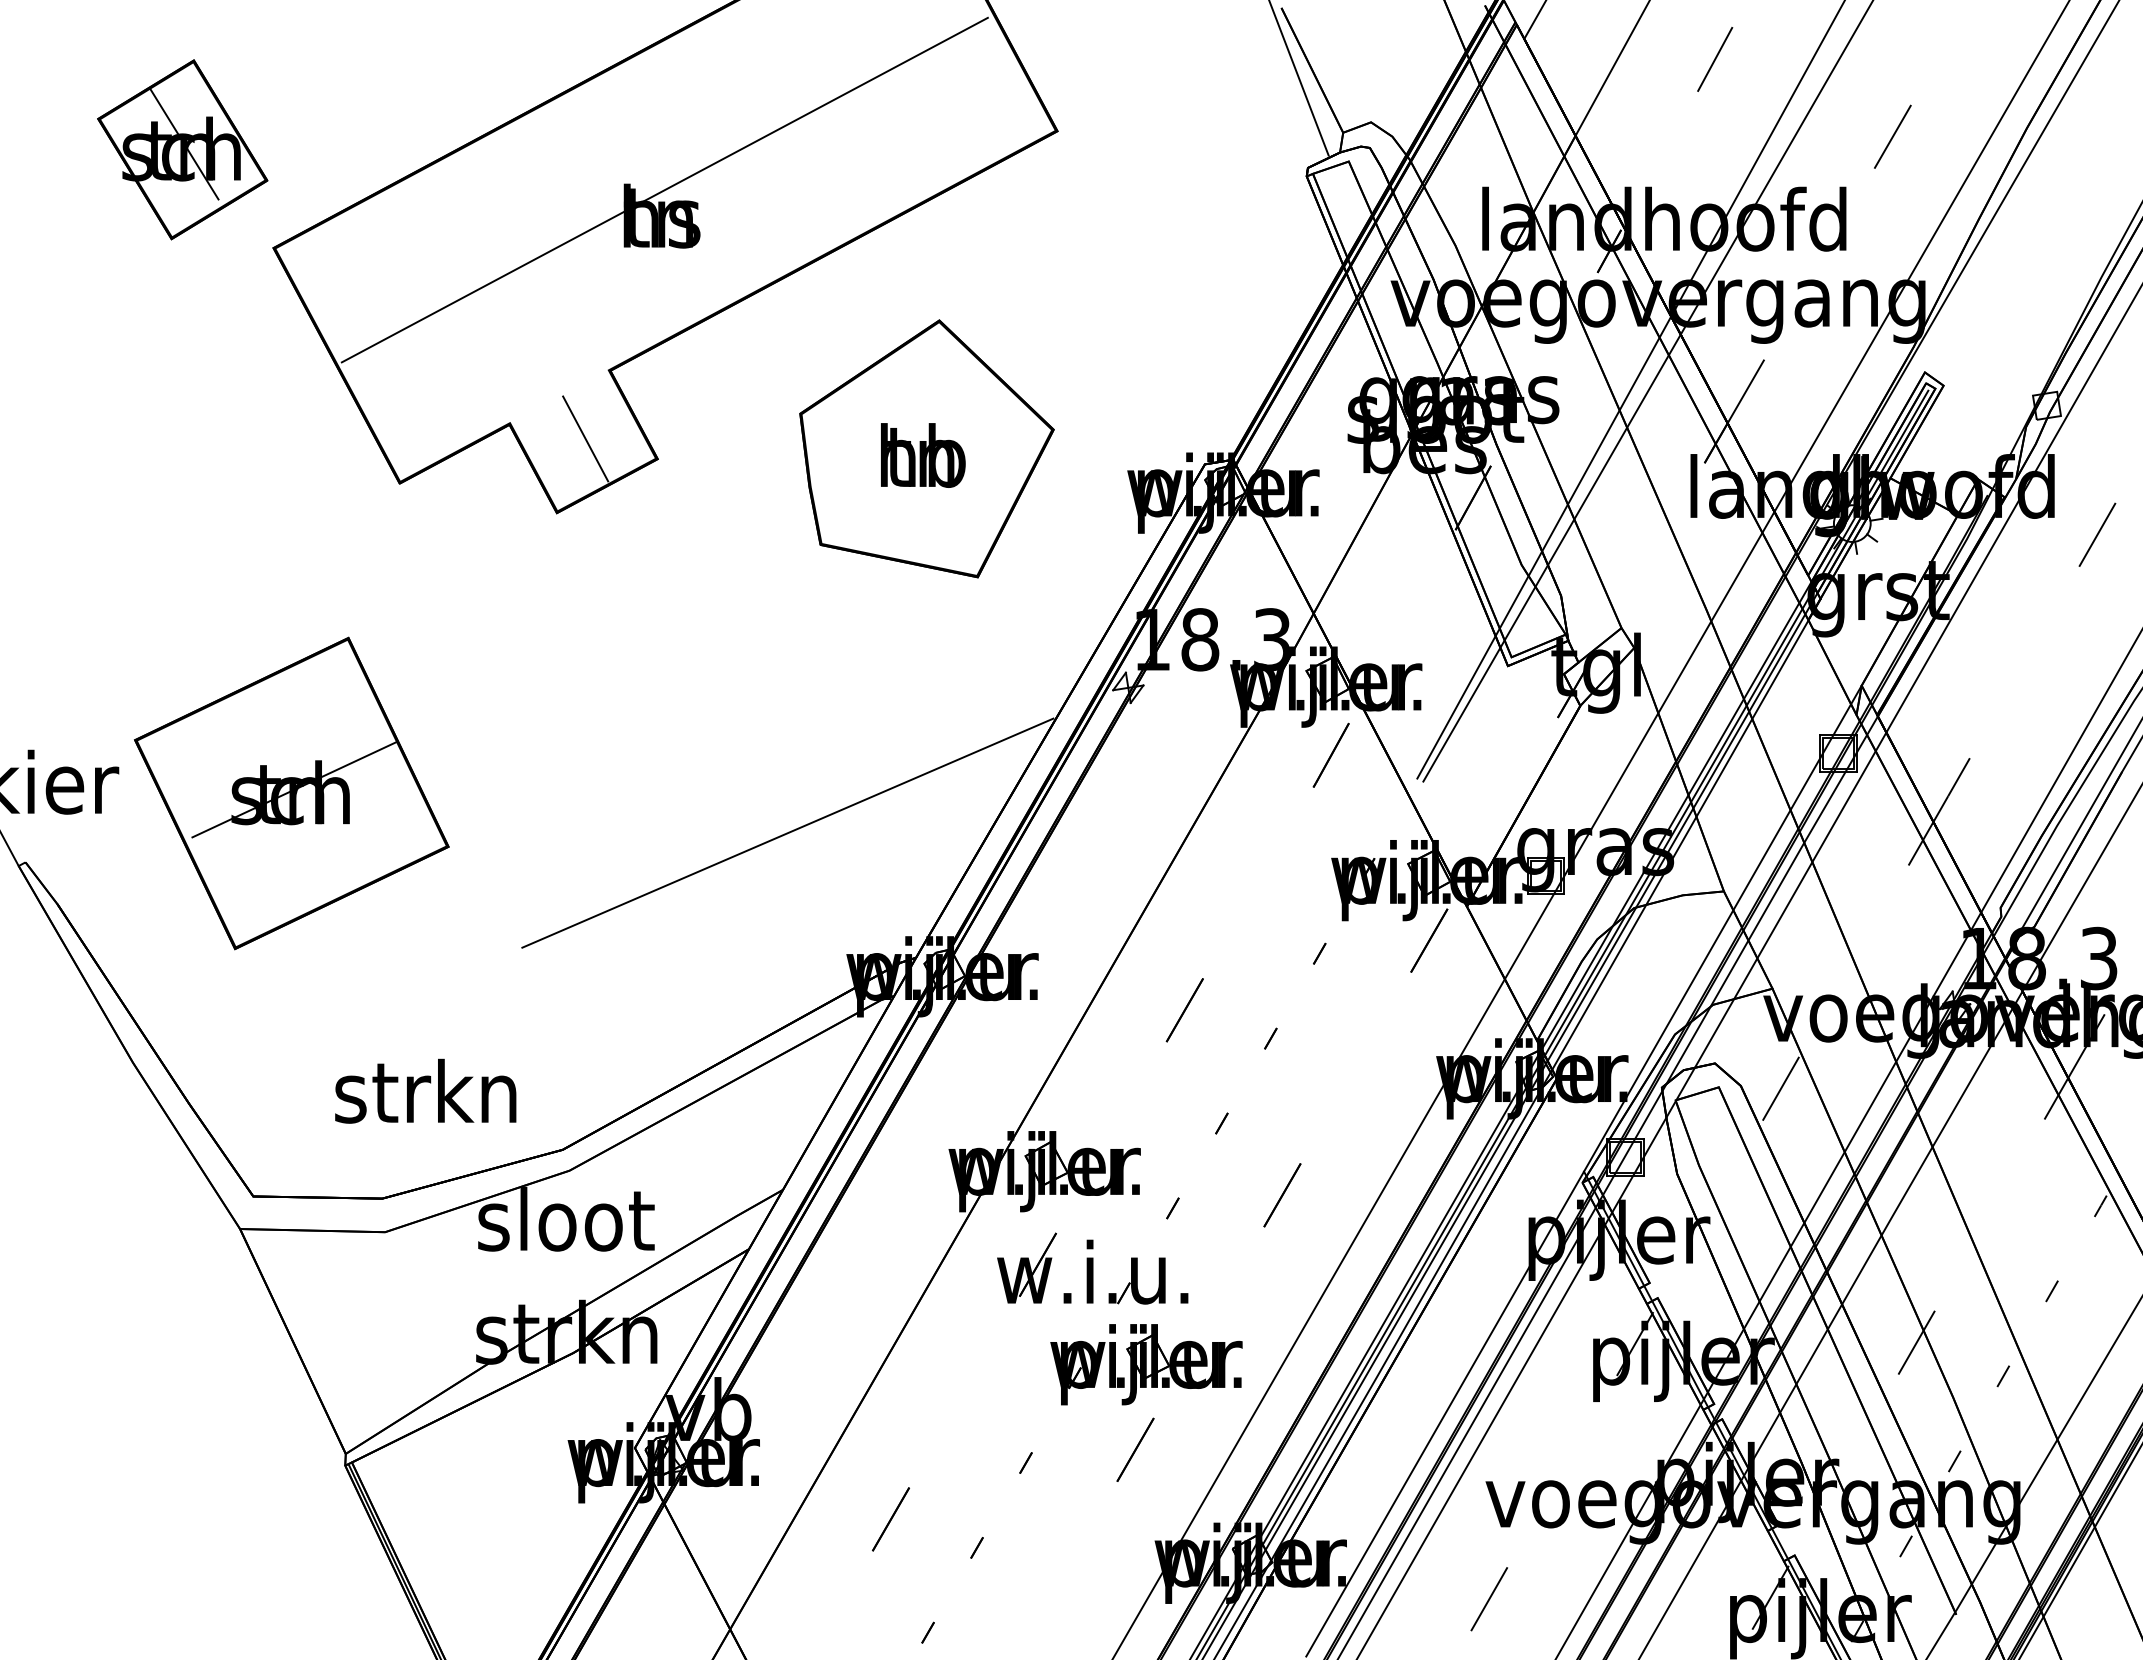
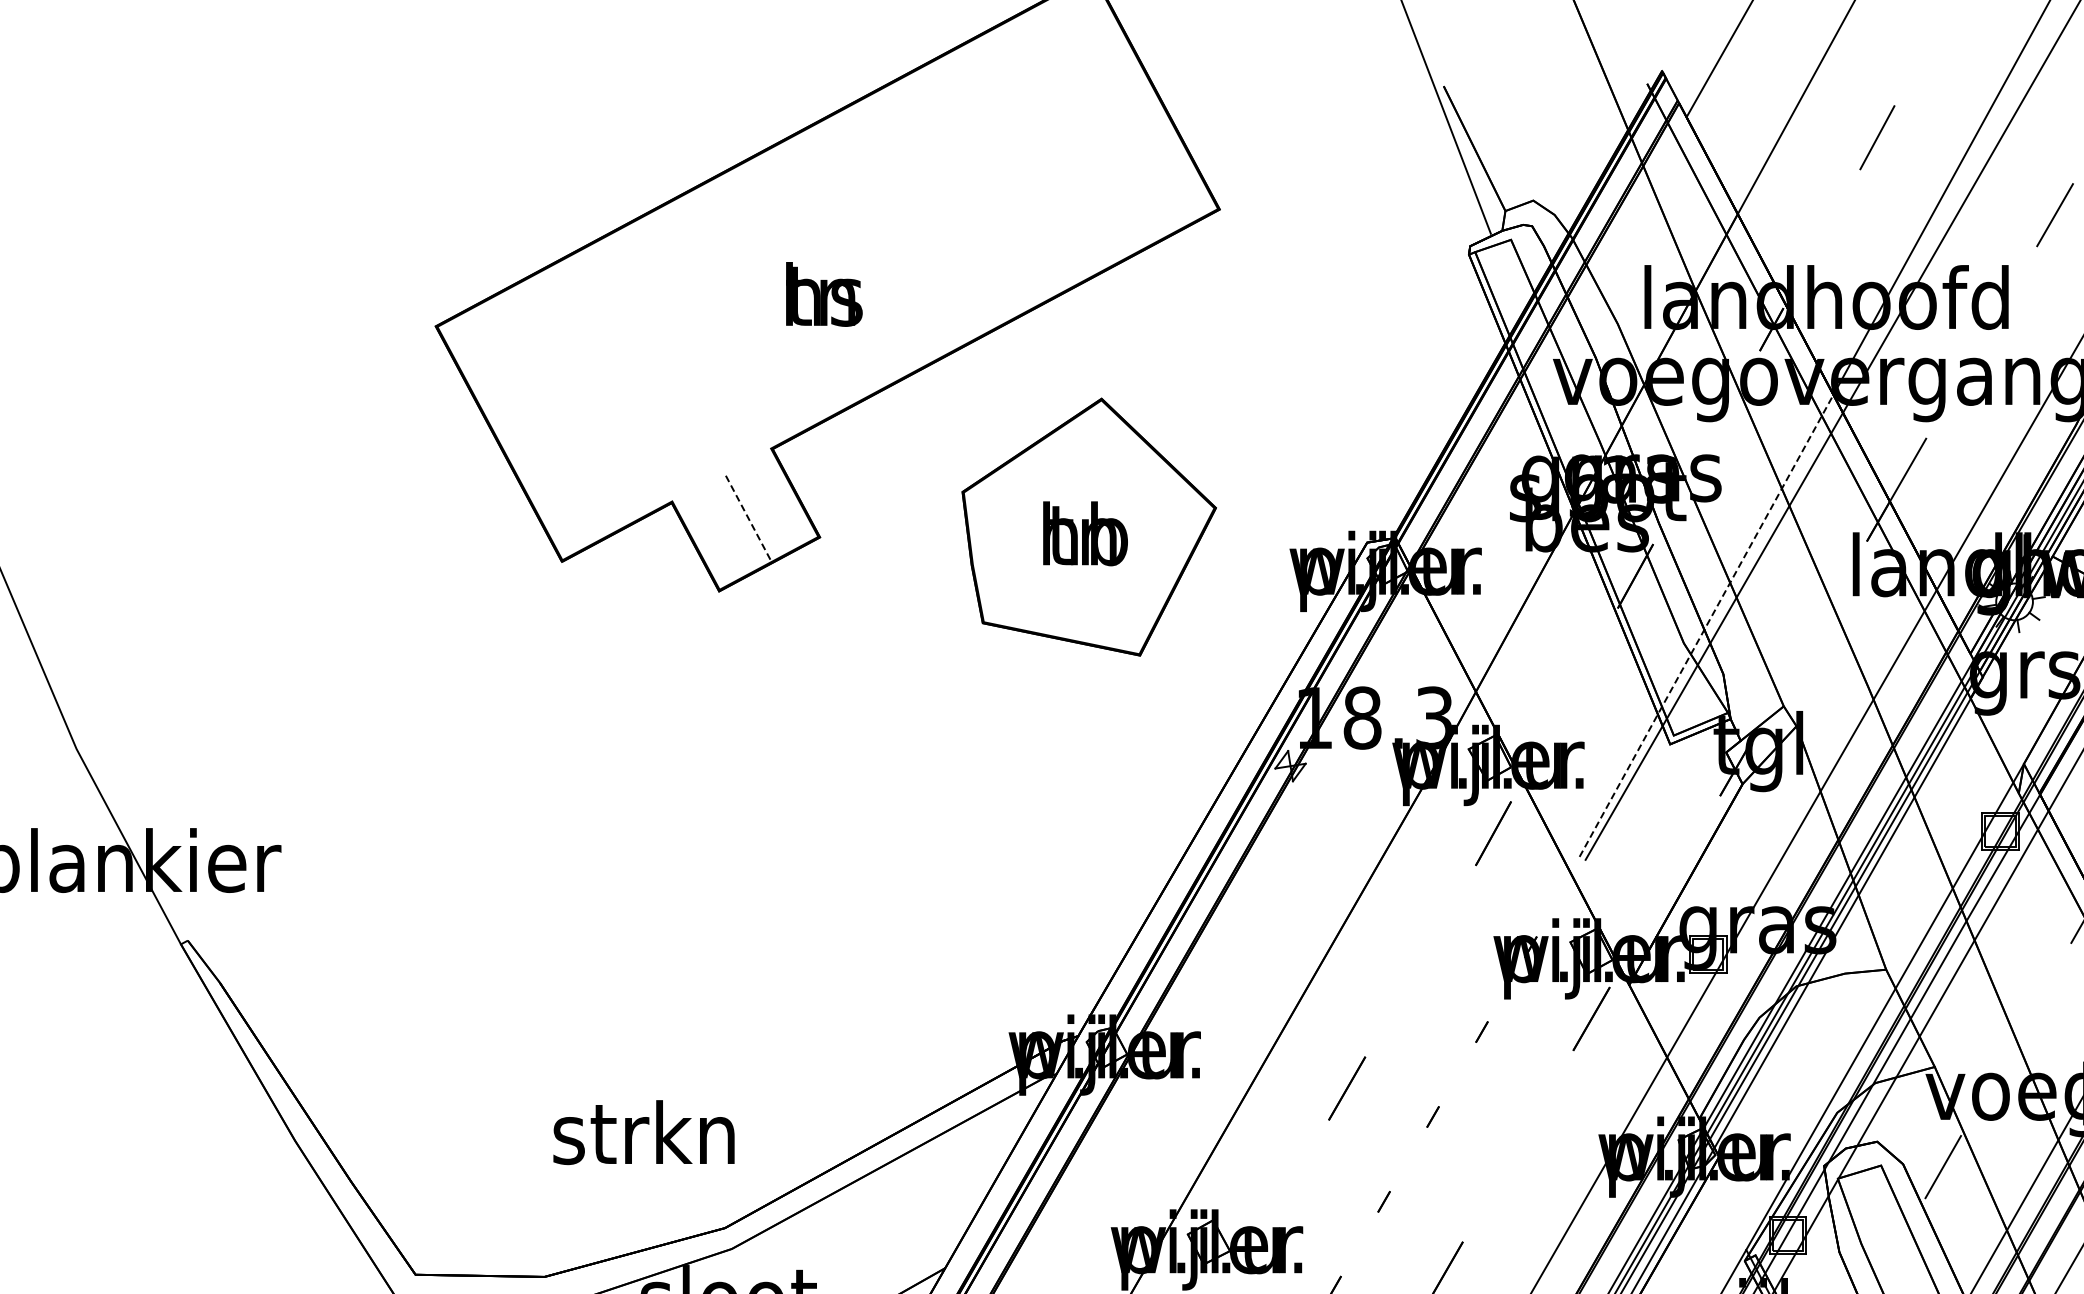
part: (182, 149) -> (344, 227), removed
line: (664, 189) -> (826, 267), removed
line: (585, 438) -> (747, 516), solid -> dashed
line: (1544, 547) -> (1706, 625), solid -> dashed
part: (291, 793) -> (453, 871), removed
line: (787, 832) -> (949, 910), removed
text: (425, 1090) -> (643, 1131), moved

